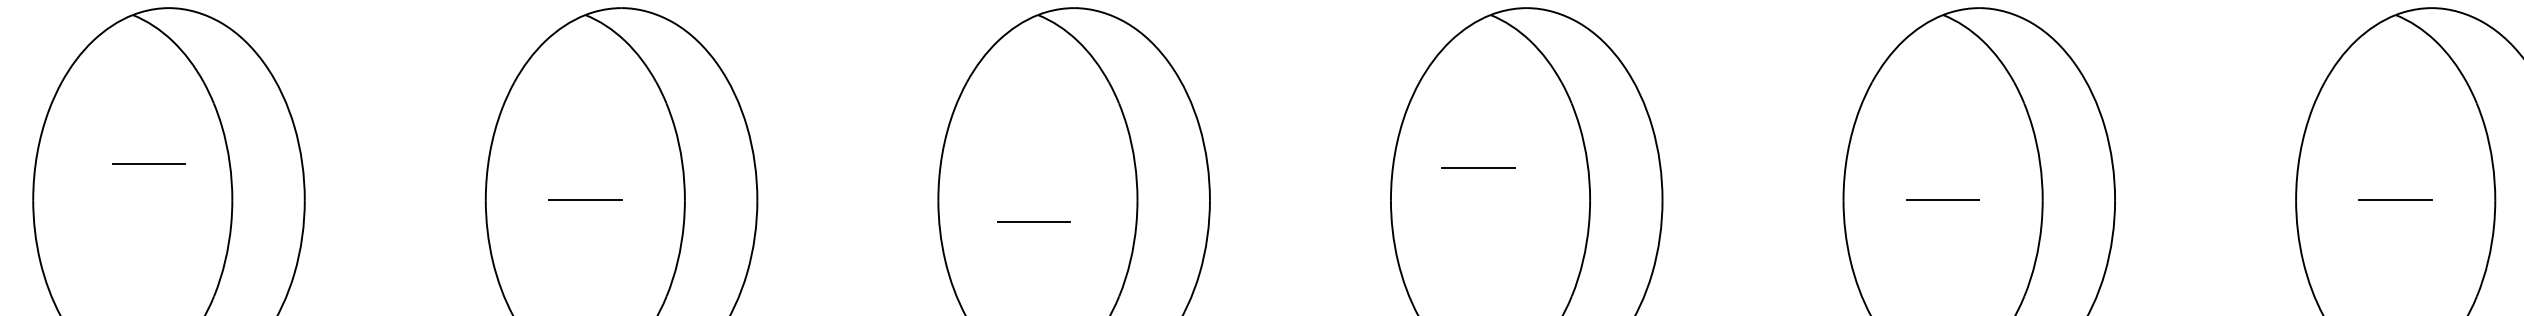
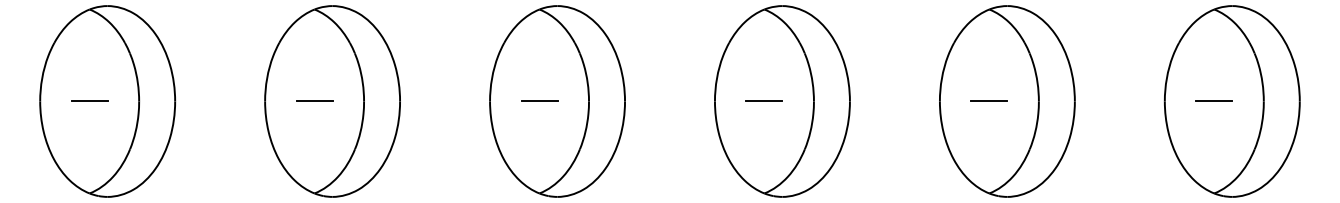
line: (148, 161) -> (89, 100), moved
line: (1476, 165) -> (763, 100), moved
line: (1033, 220) -> (539, 100), moved

